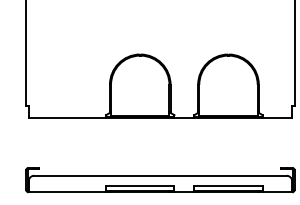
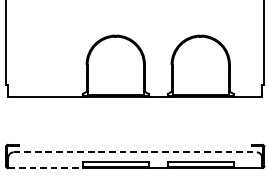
line: (160, 175) -> (135, 152), solid -> dashed
line: (67, 192) -> (45, 168), solid -> dashed

